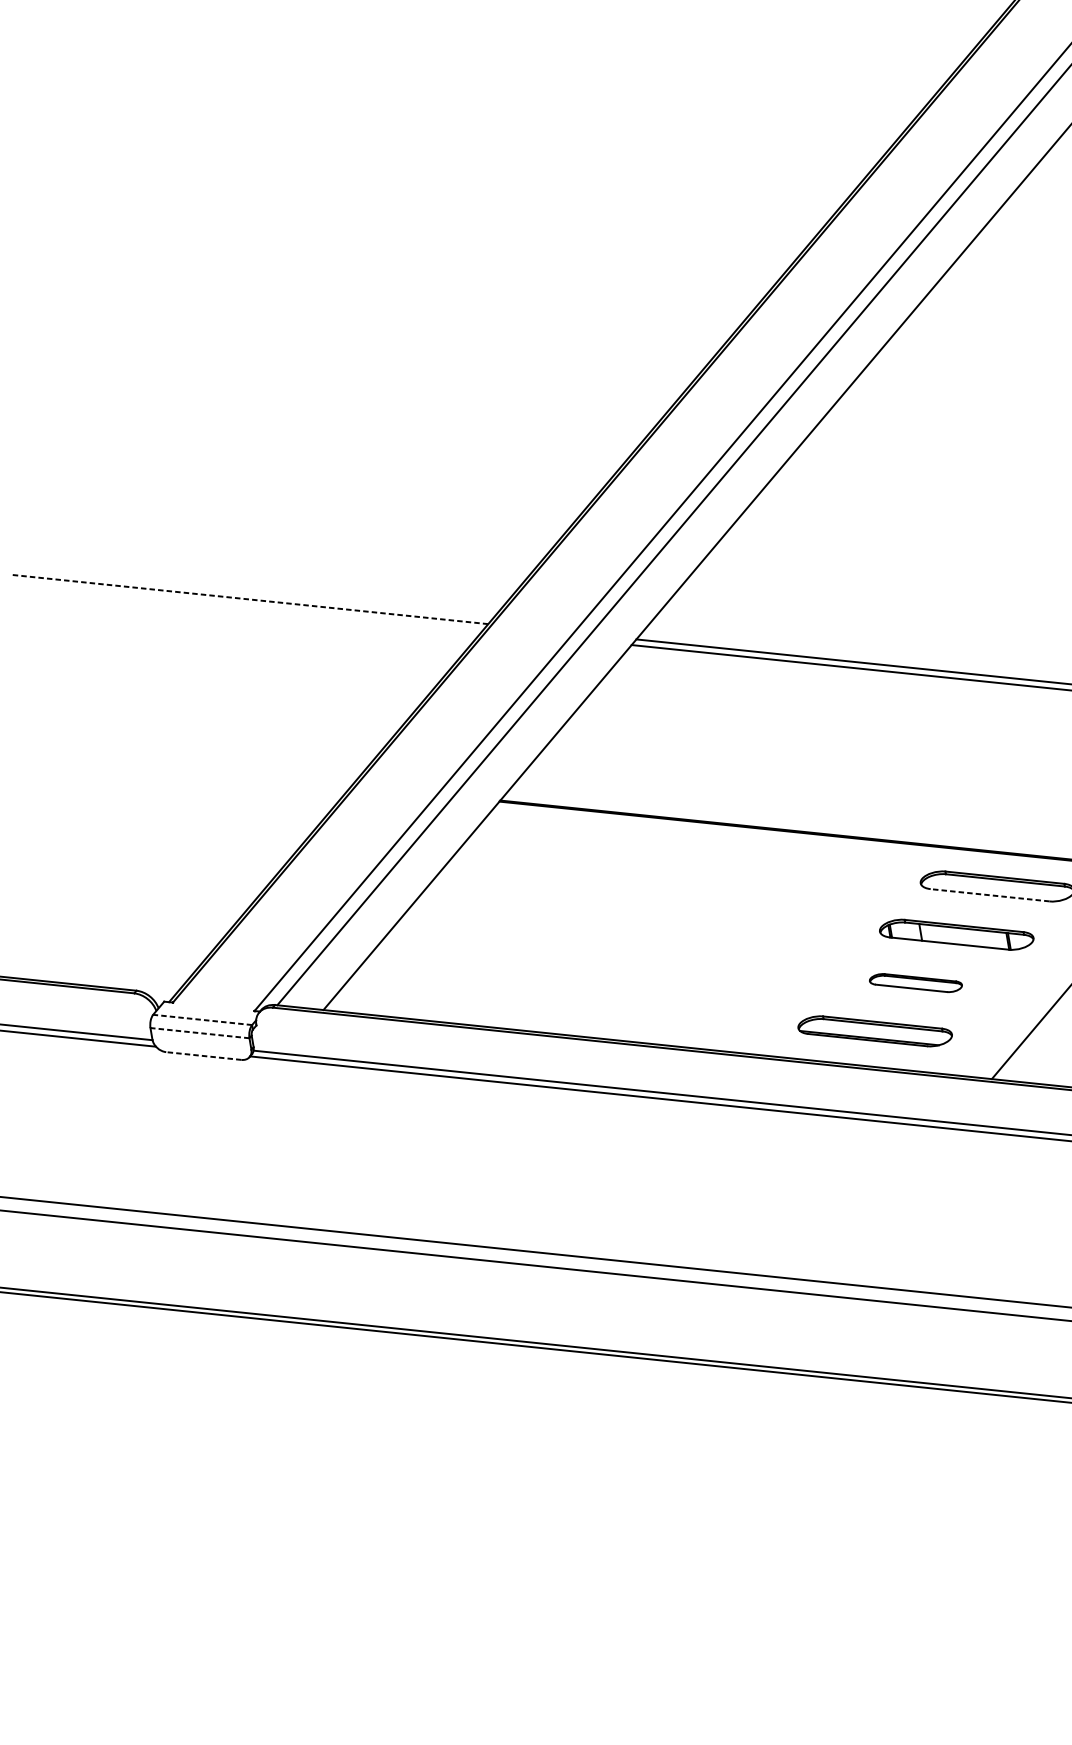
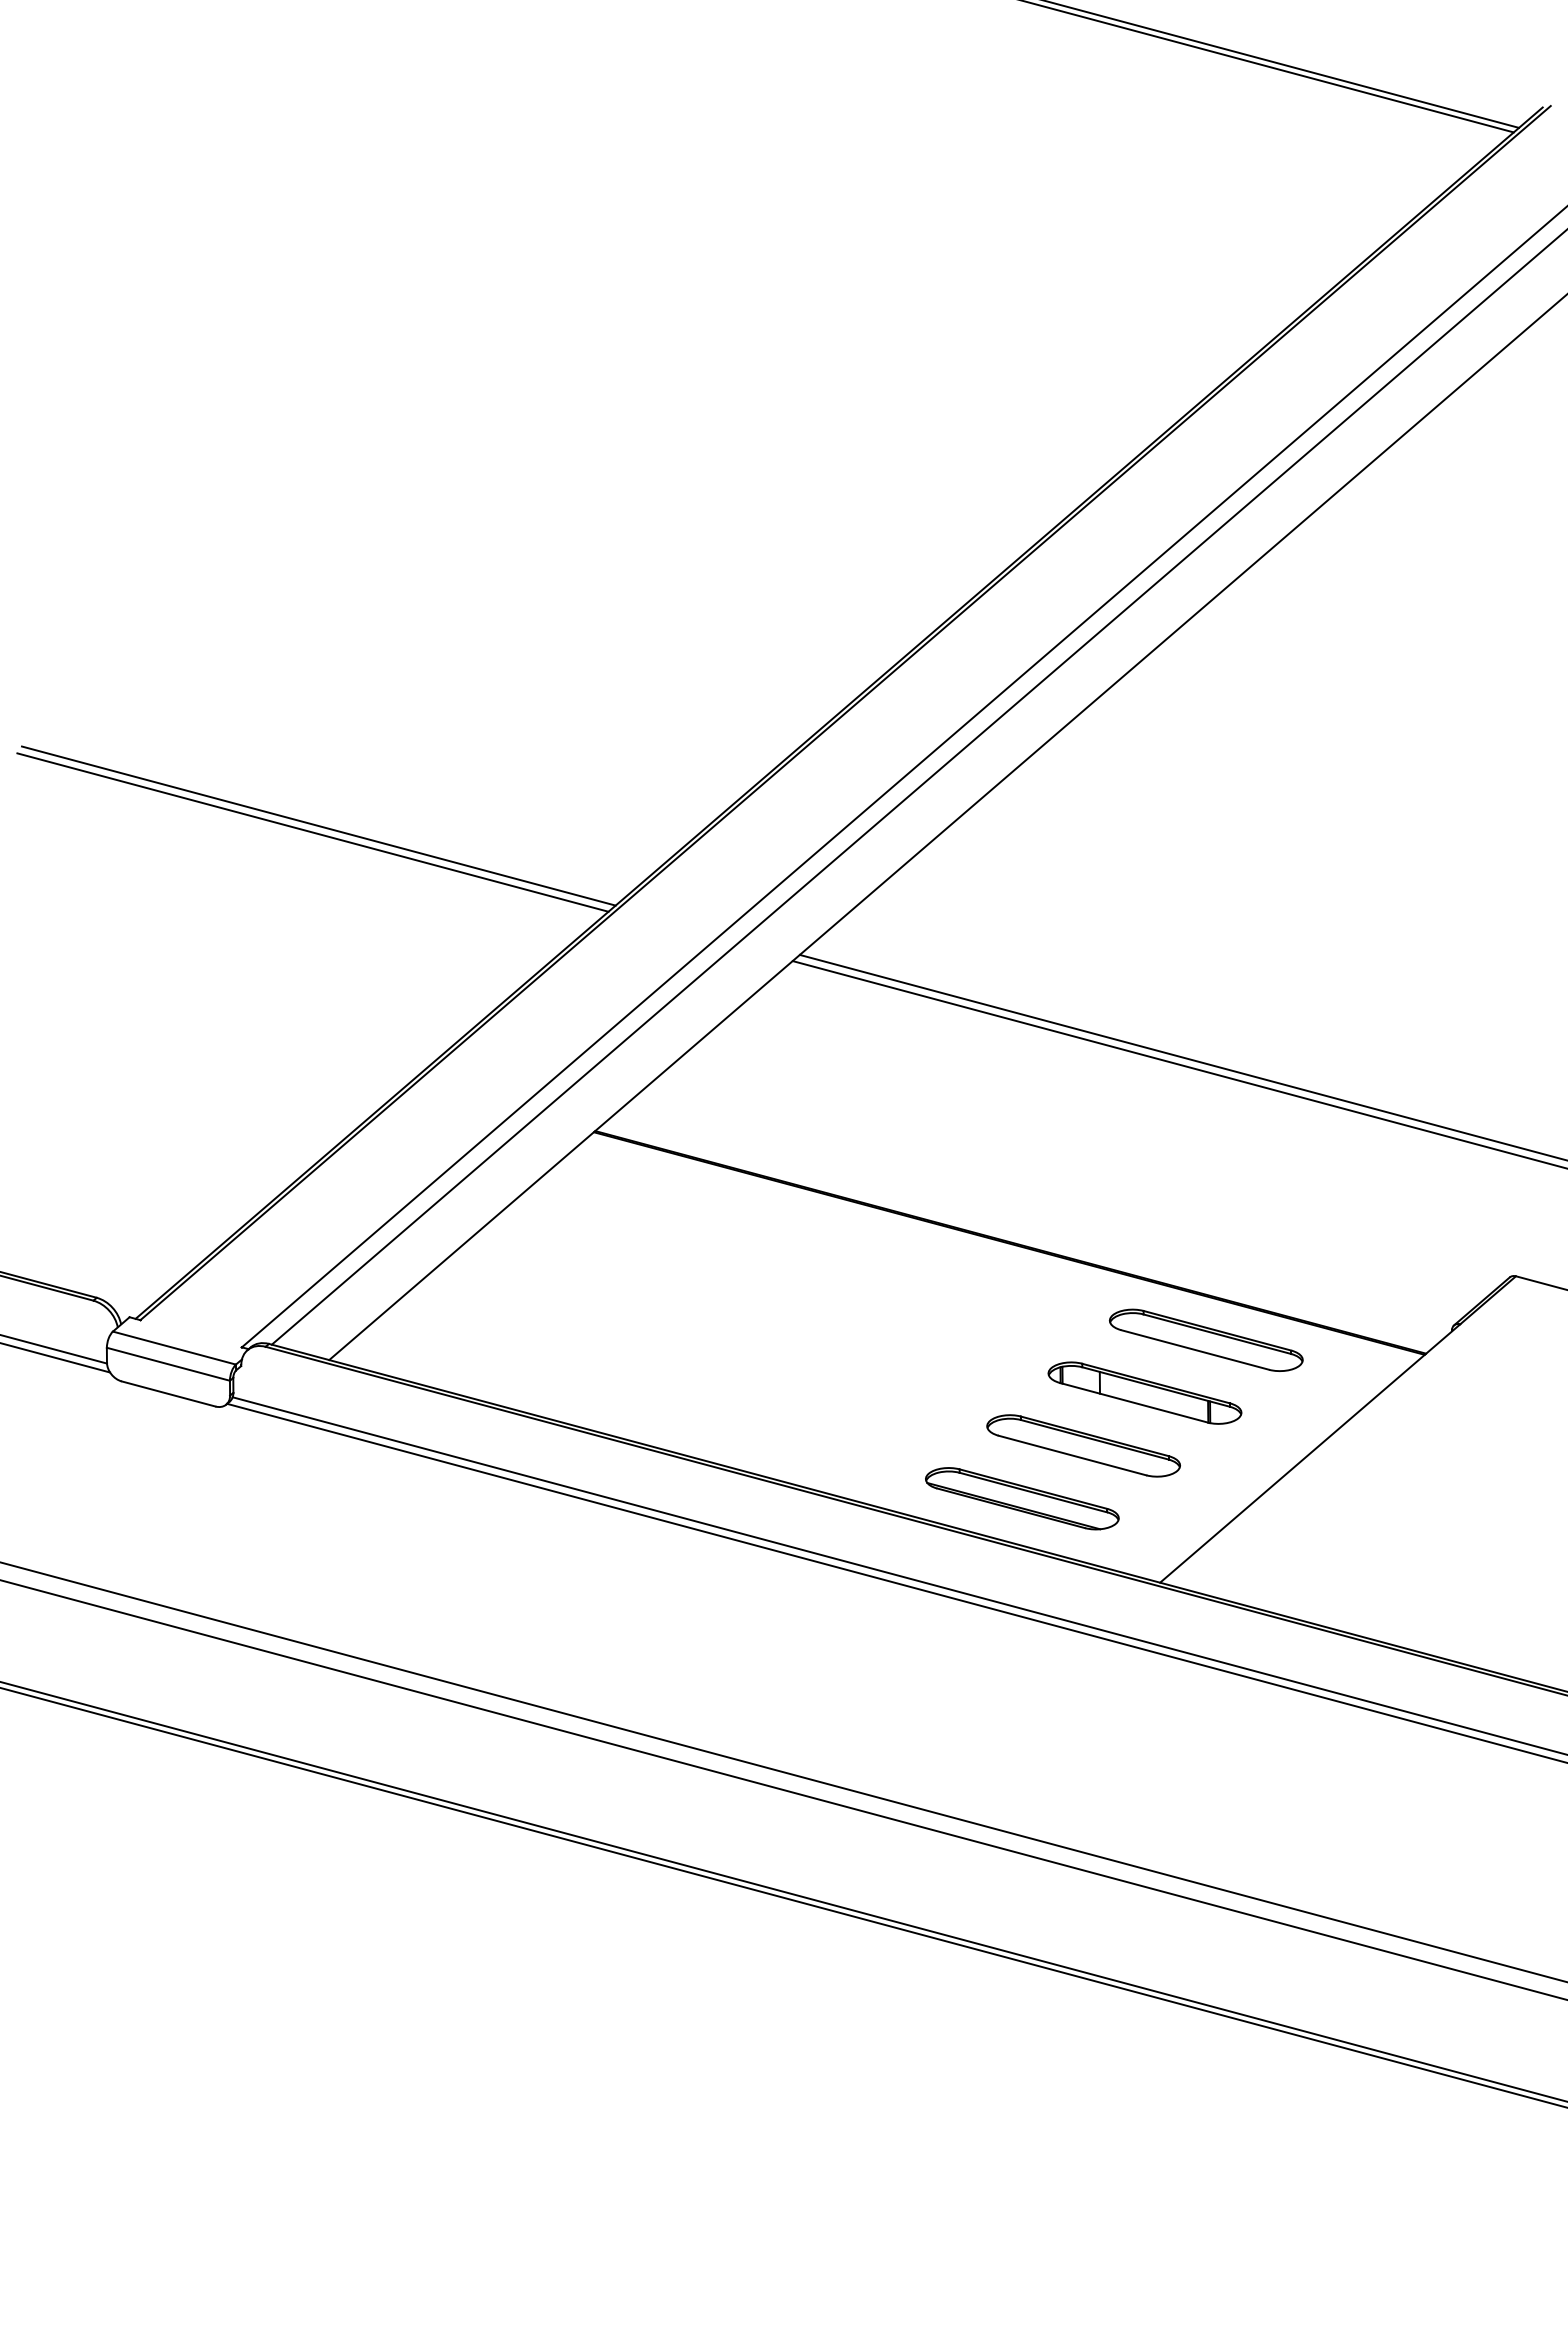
line: (249, 599) -> (318, 825), dashed -> solid
line: (245, 605) -> (312, 832), added
line: (989, 895) -> (1194, 1349), dashed -> solid
part: (915, 982) -> (1083, 1445), size x1.67
line: (202, 1020) -> (174, 1348), dashed -> solid
line: (200, 1033) -> (168, 1364), dashed -> solid
line: (203, 1055) -> (168, 1393), dashed -> solid

